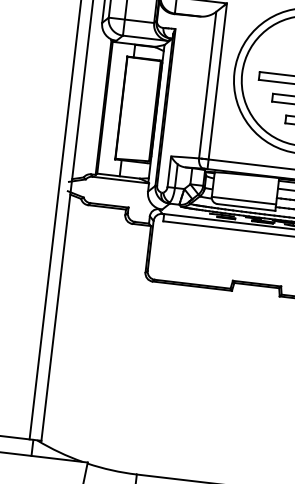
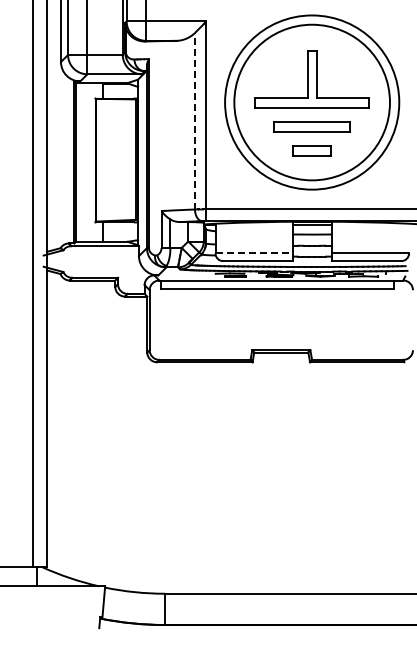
line: (207, 84) -> (194, 120), solid -> dashed
line: (244, 200) -> (254, 253), solid -> dashed

